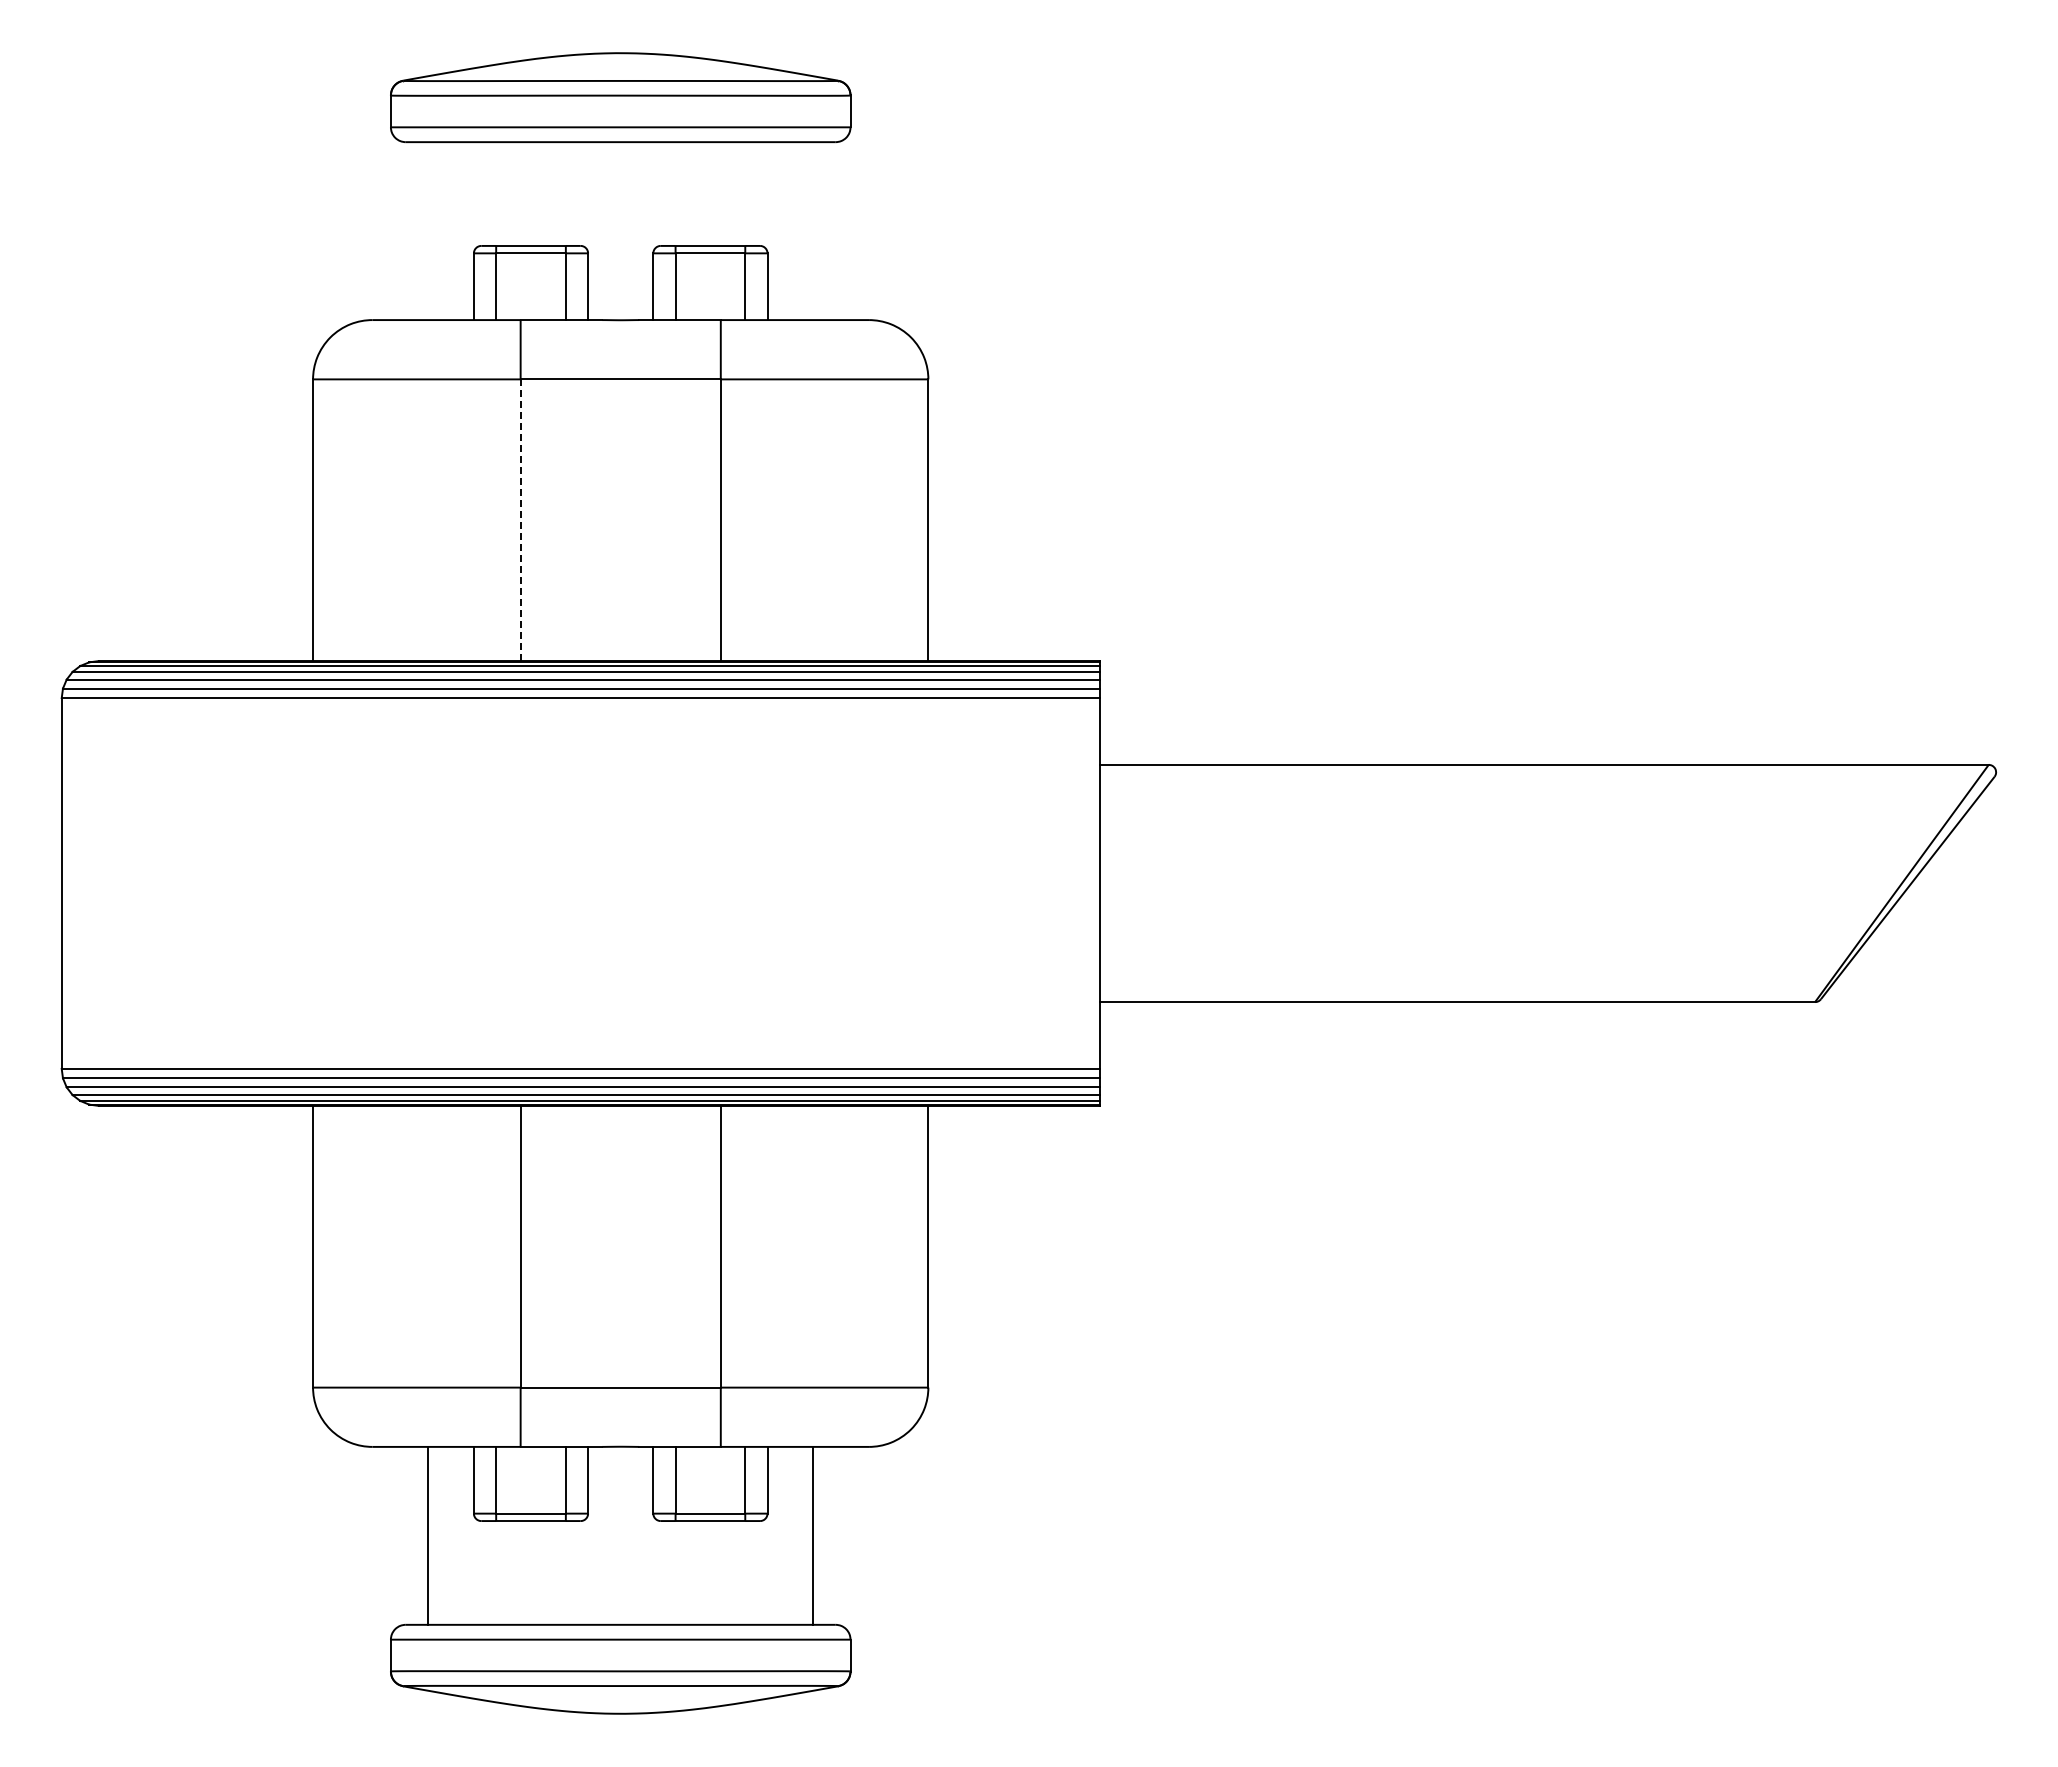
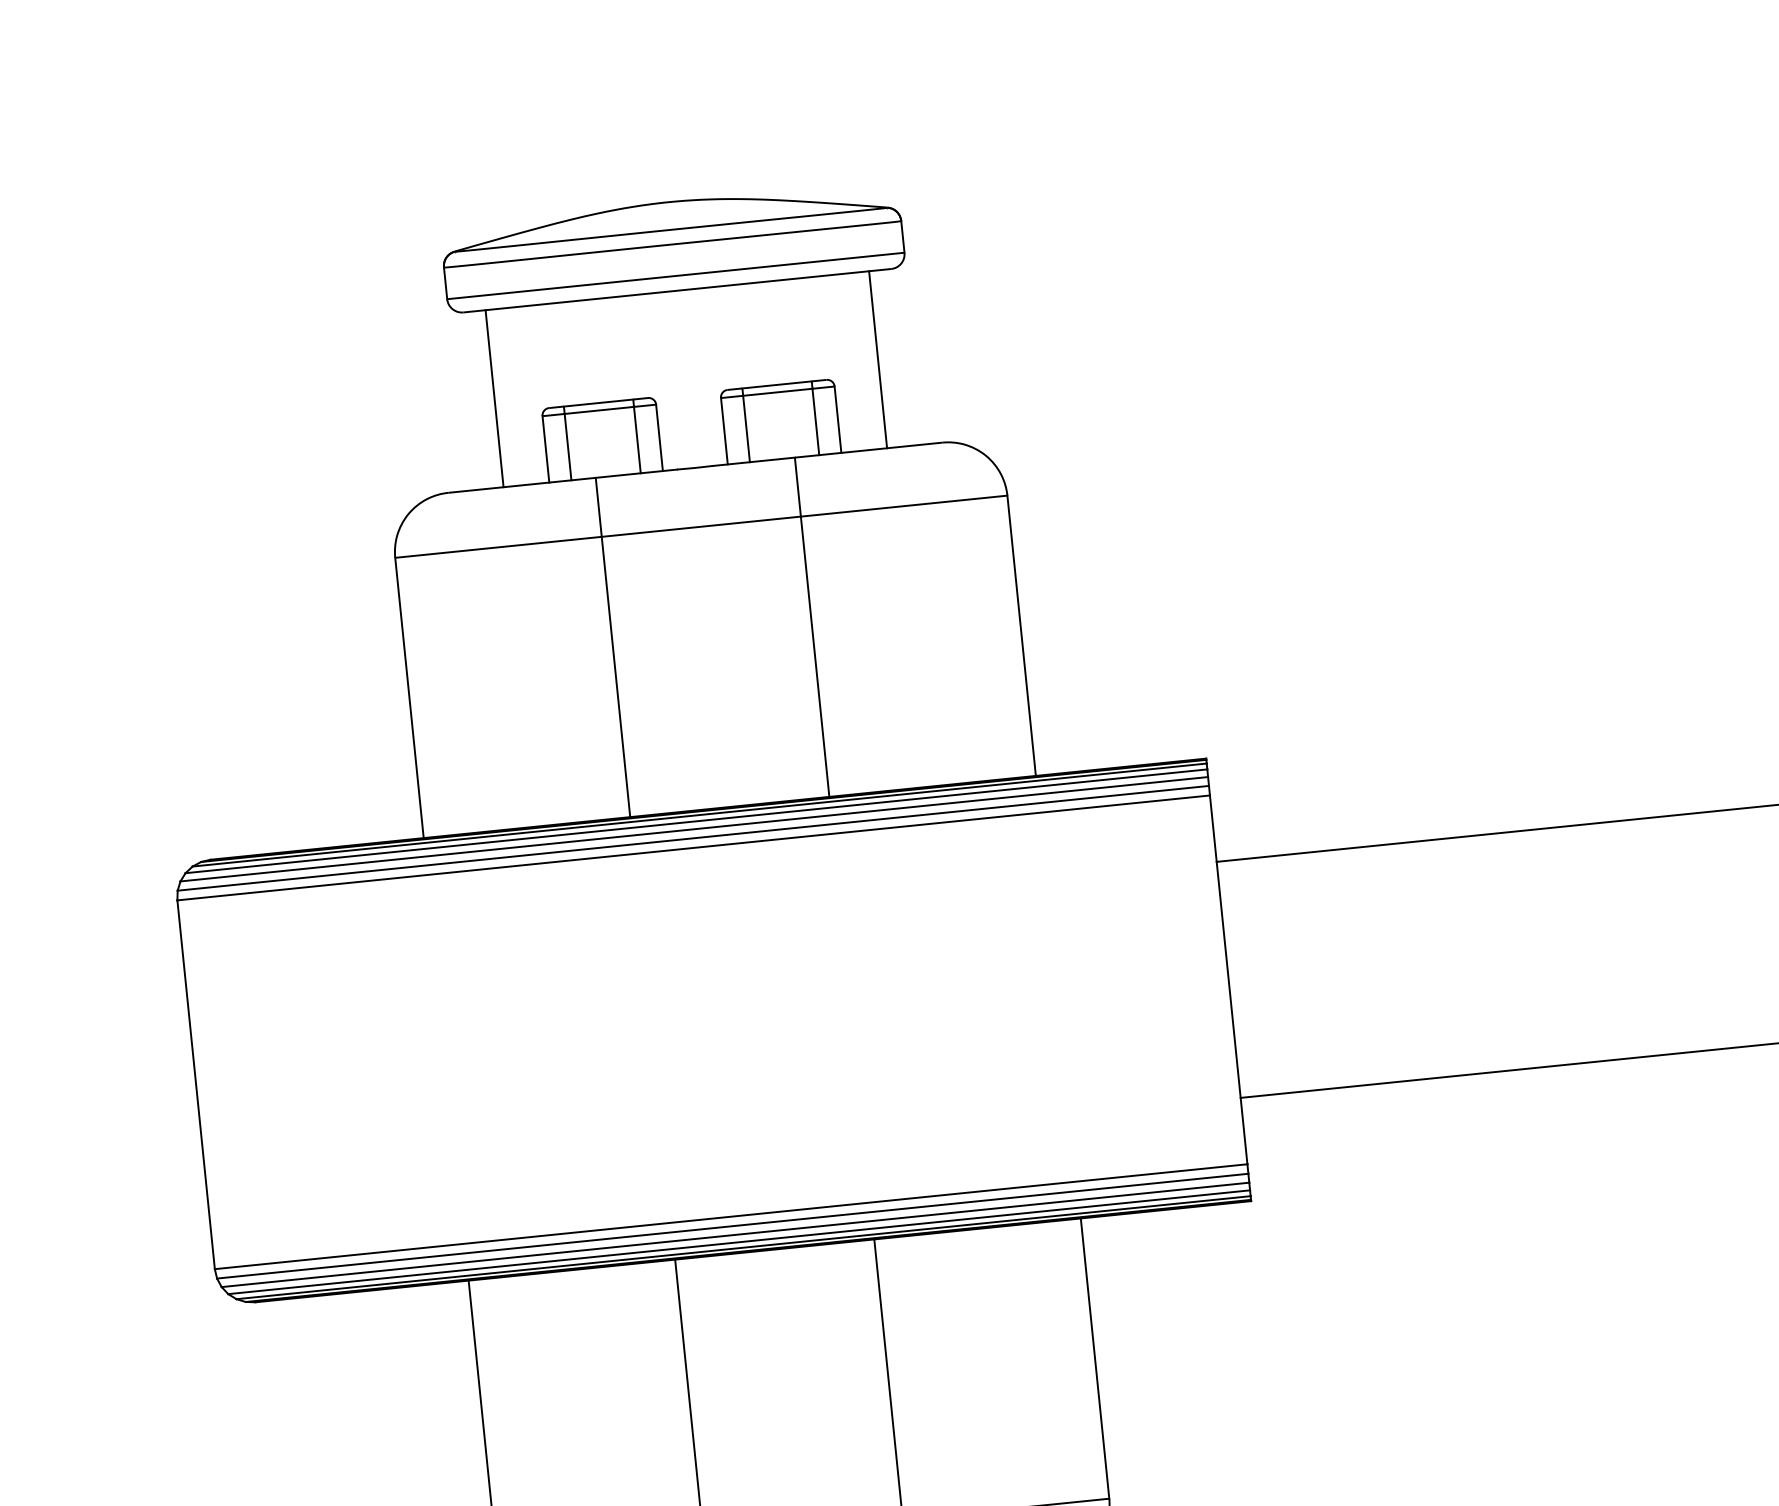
line: (427, 231) -> (494, 399), added
line: (813, 231) -> (878, 360), added
line: (520, 520) -> (615, 677), dashed -> solid

